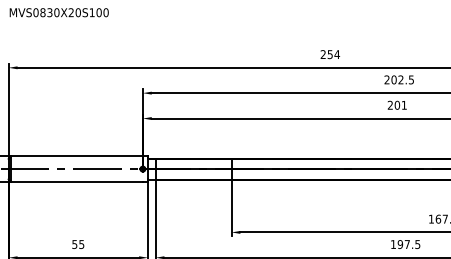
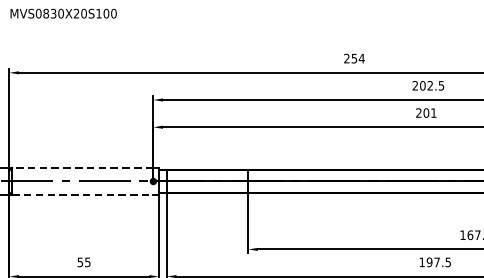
line: (77, 156) -> (83, 167), solid -> dashed
line: (77, 181) -> (83, 194), solid -> dashed

